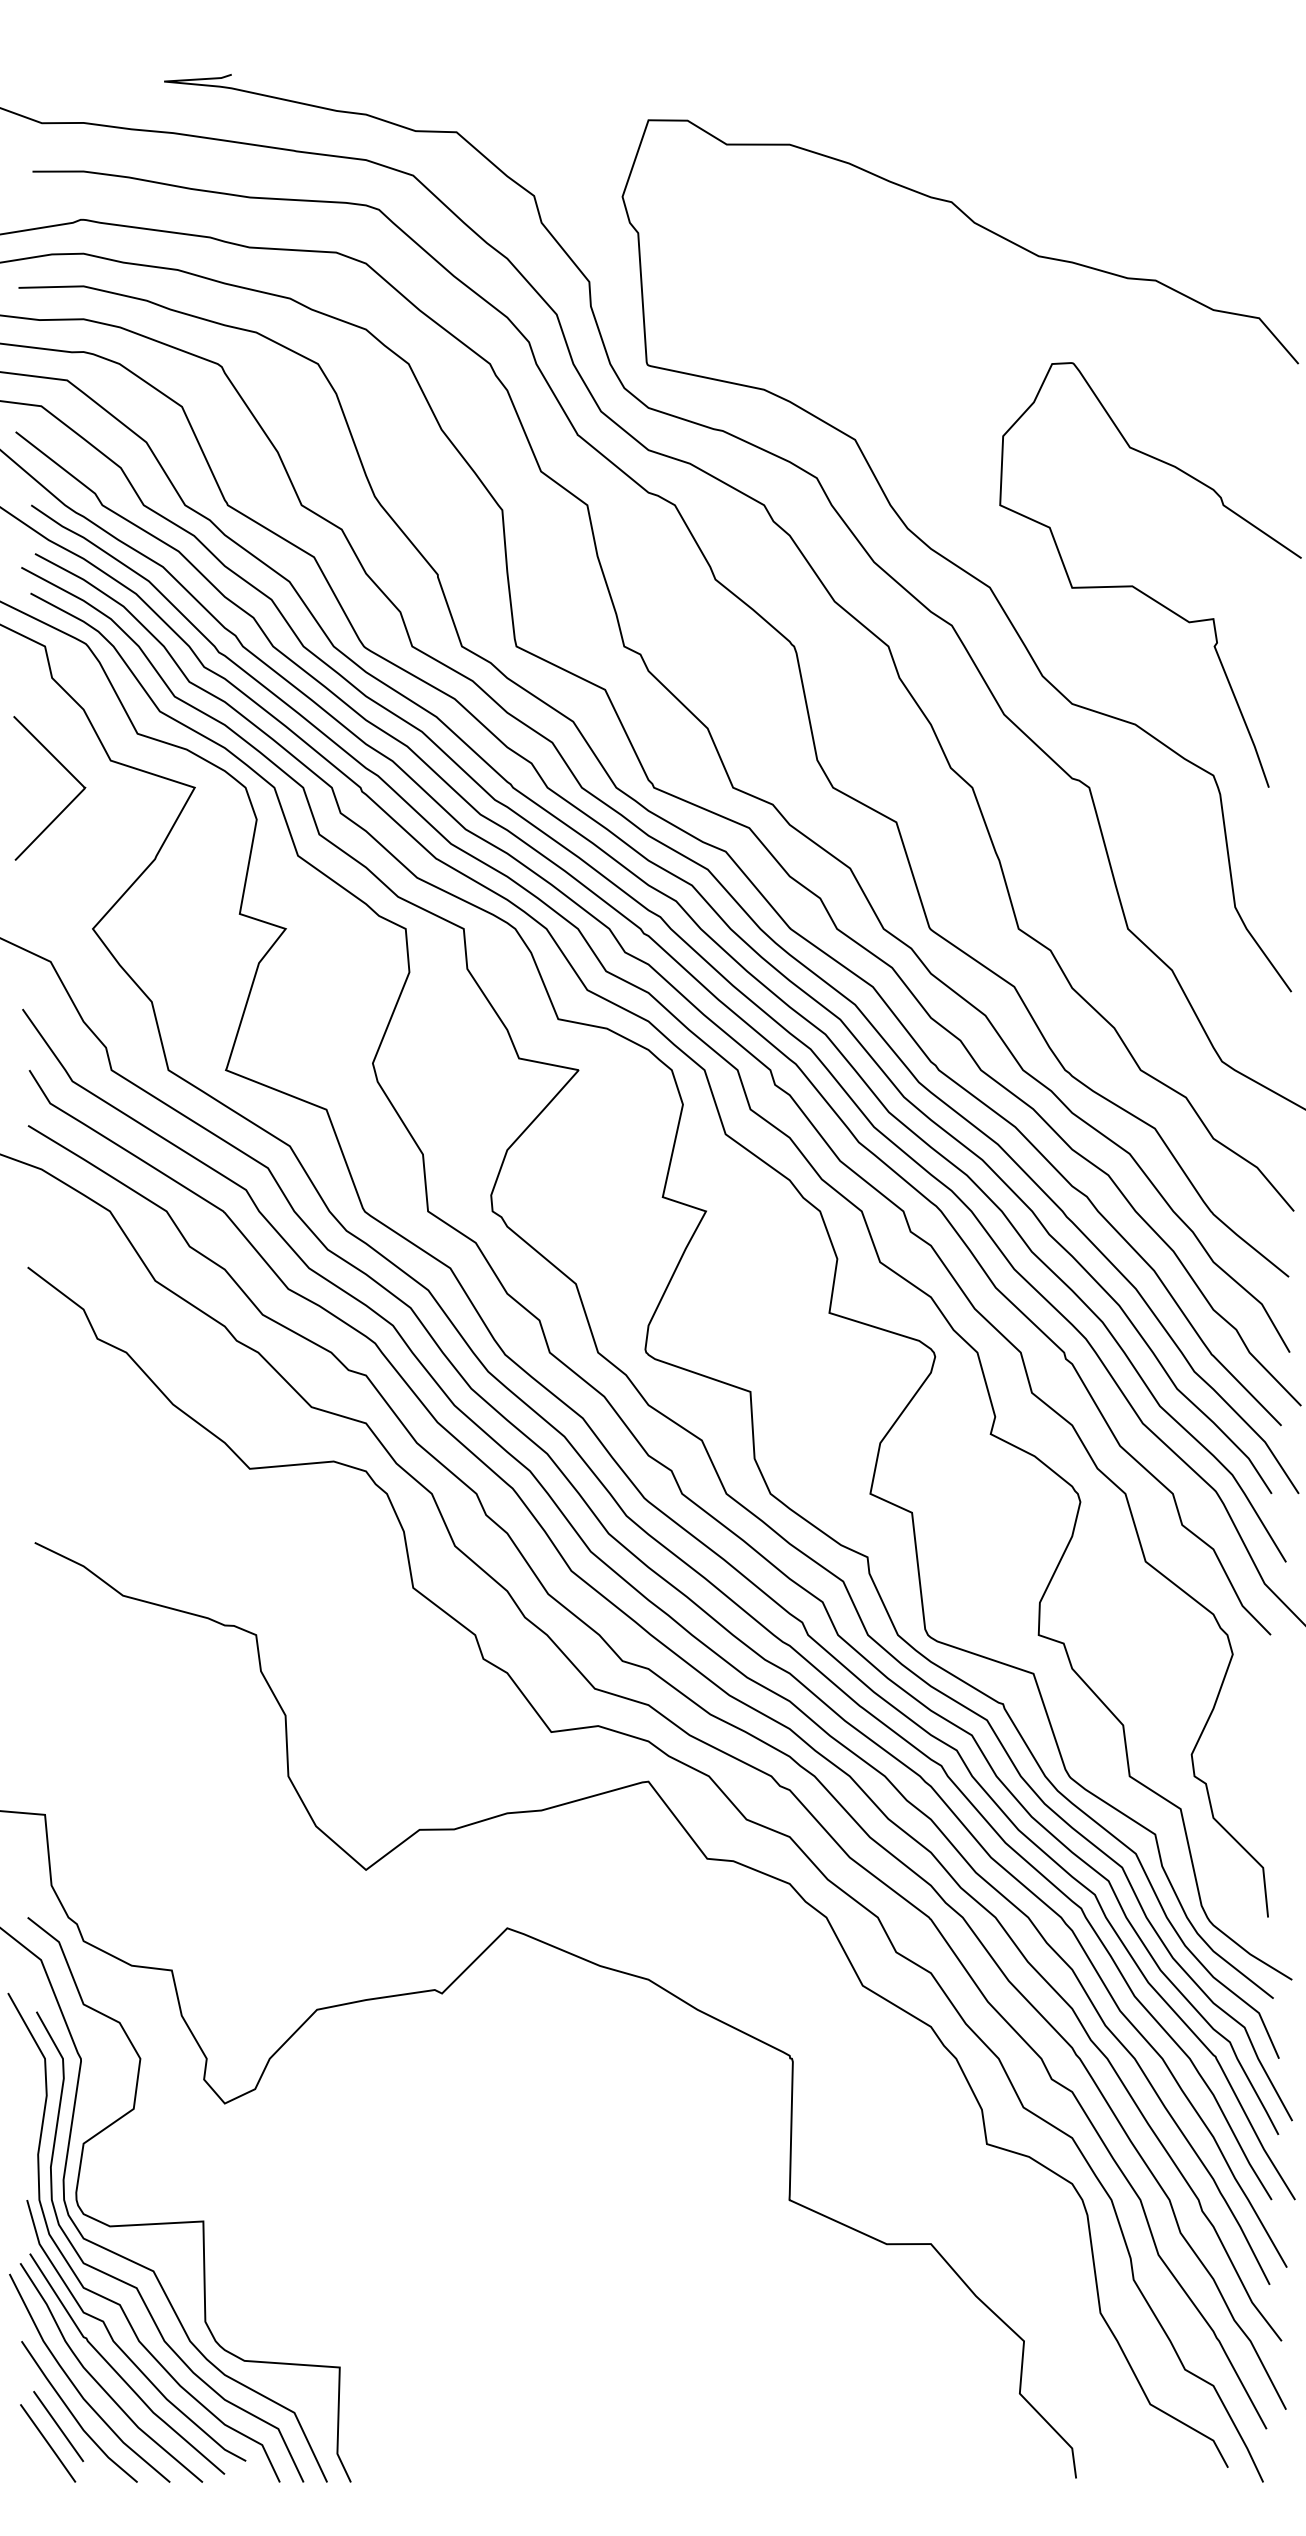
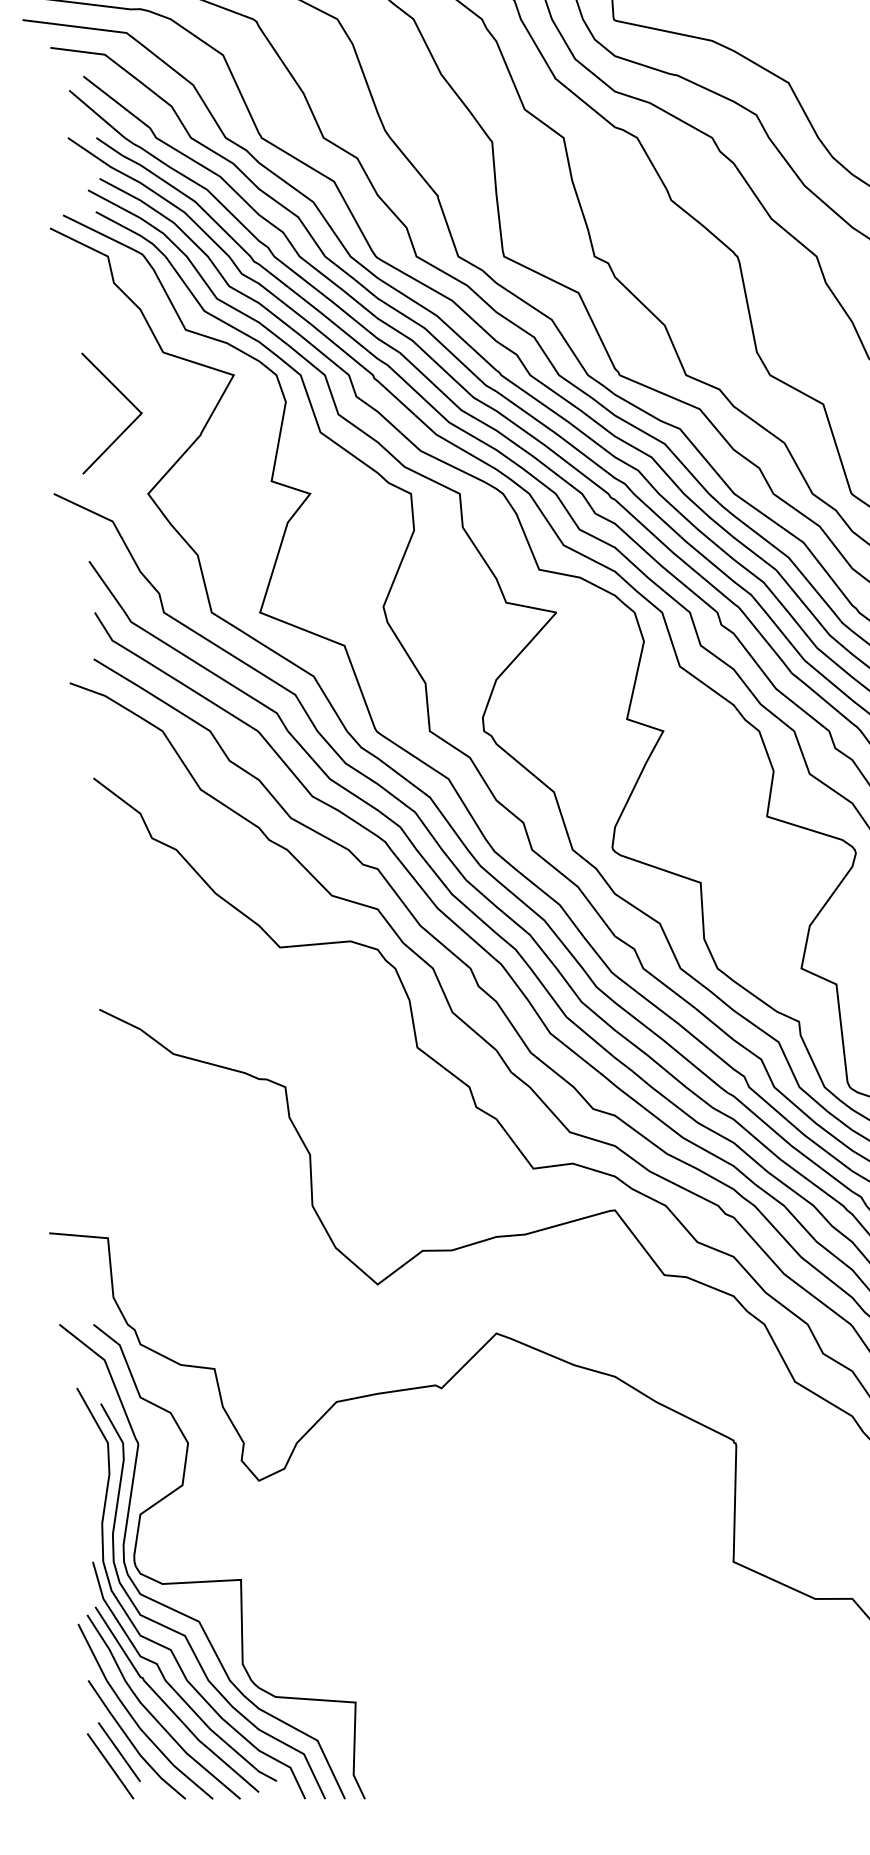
curve: (66, 805) -> (126, 427), moved

